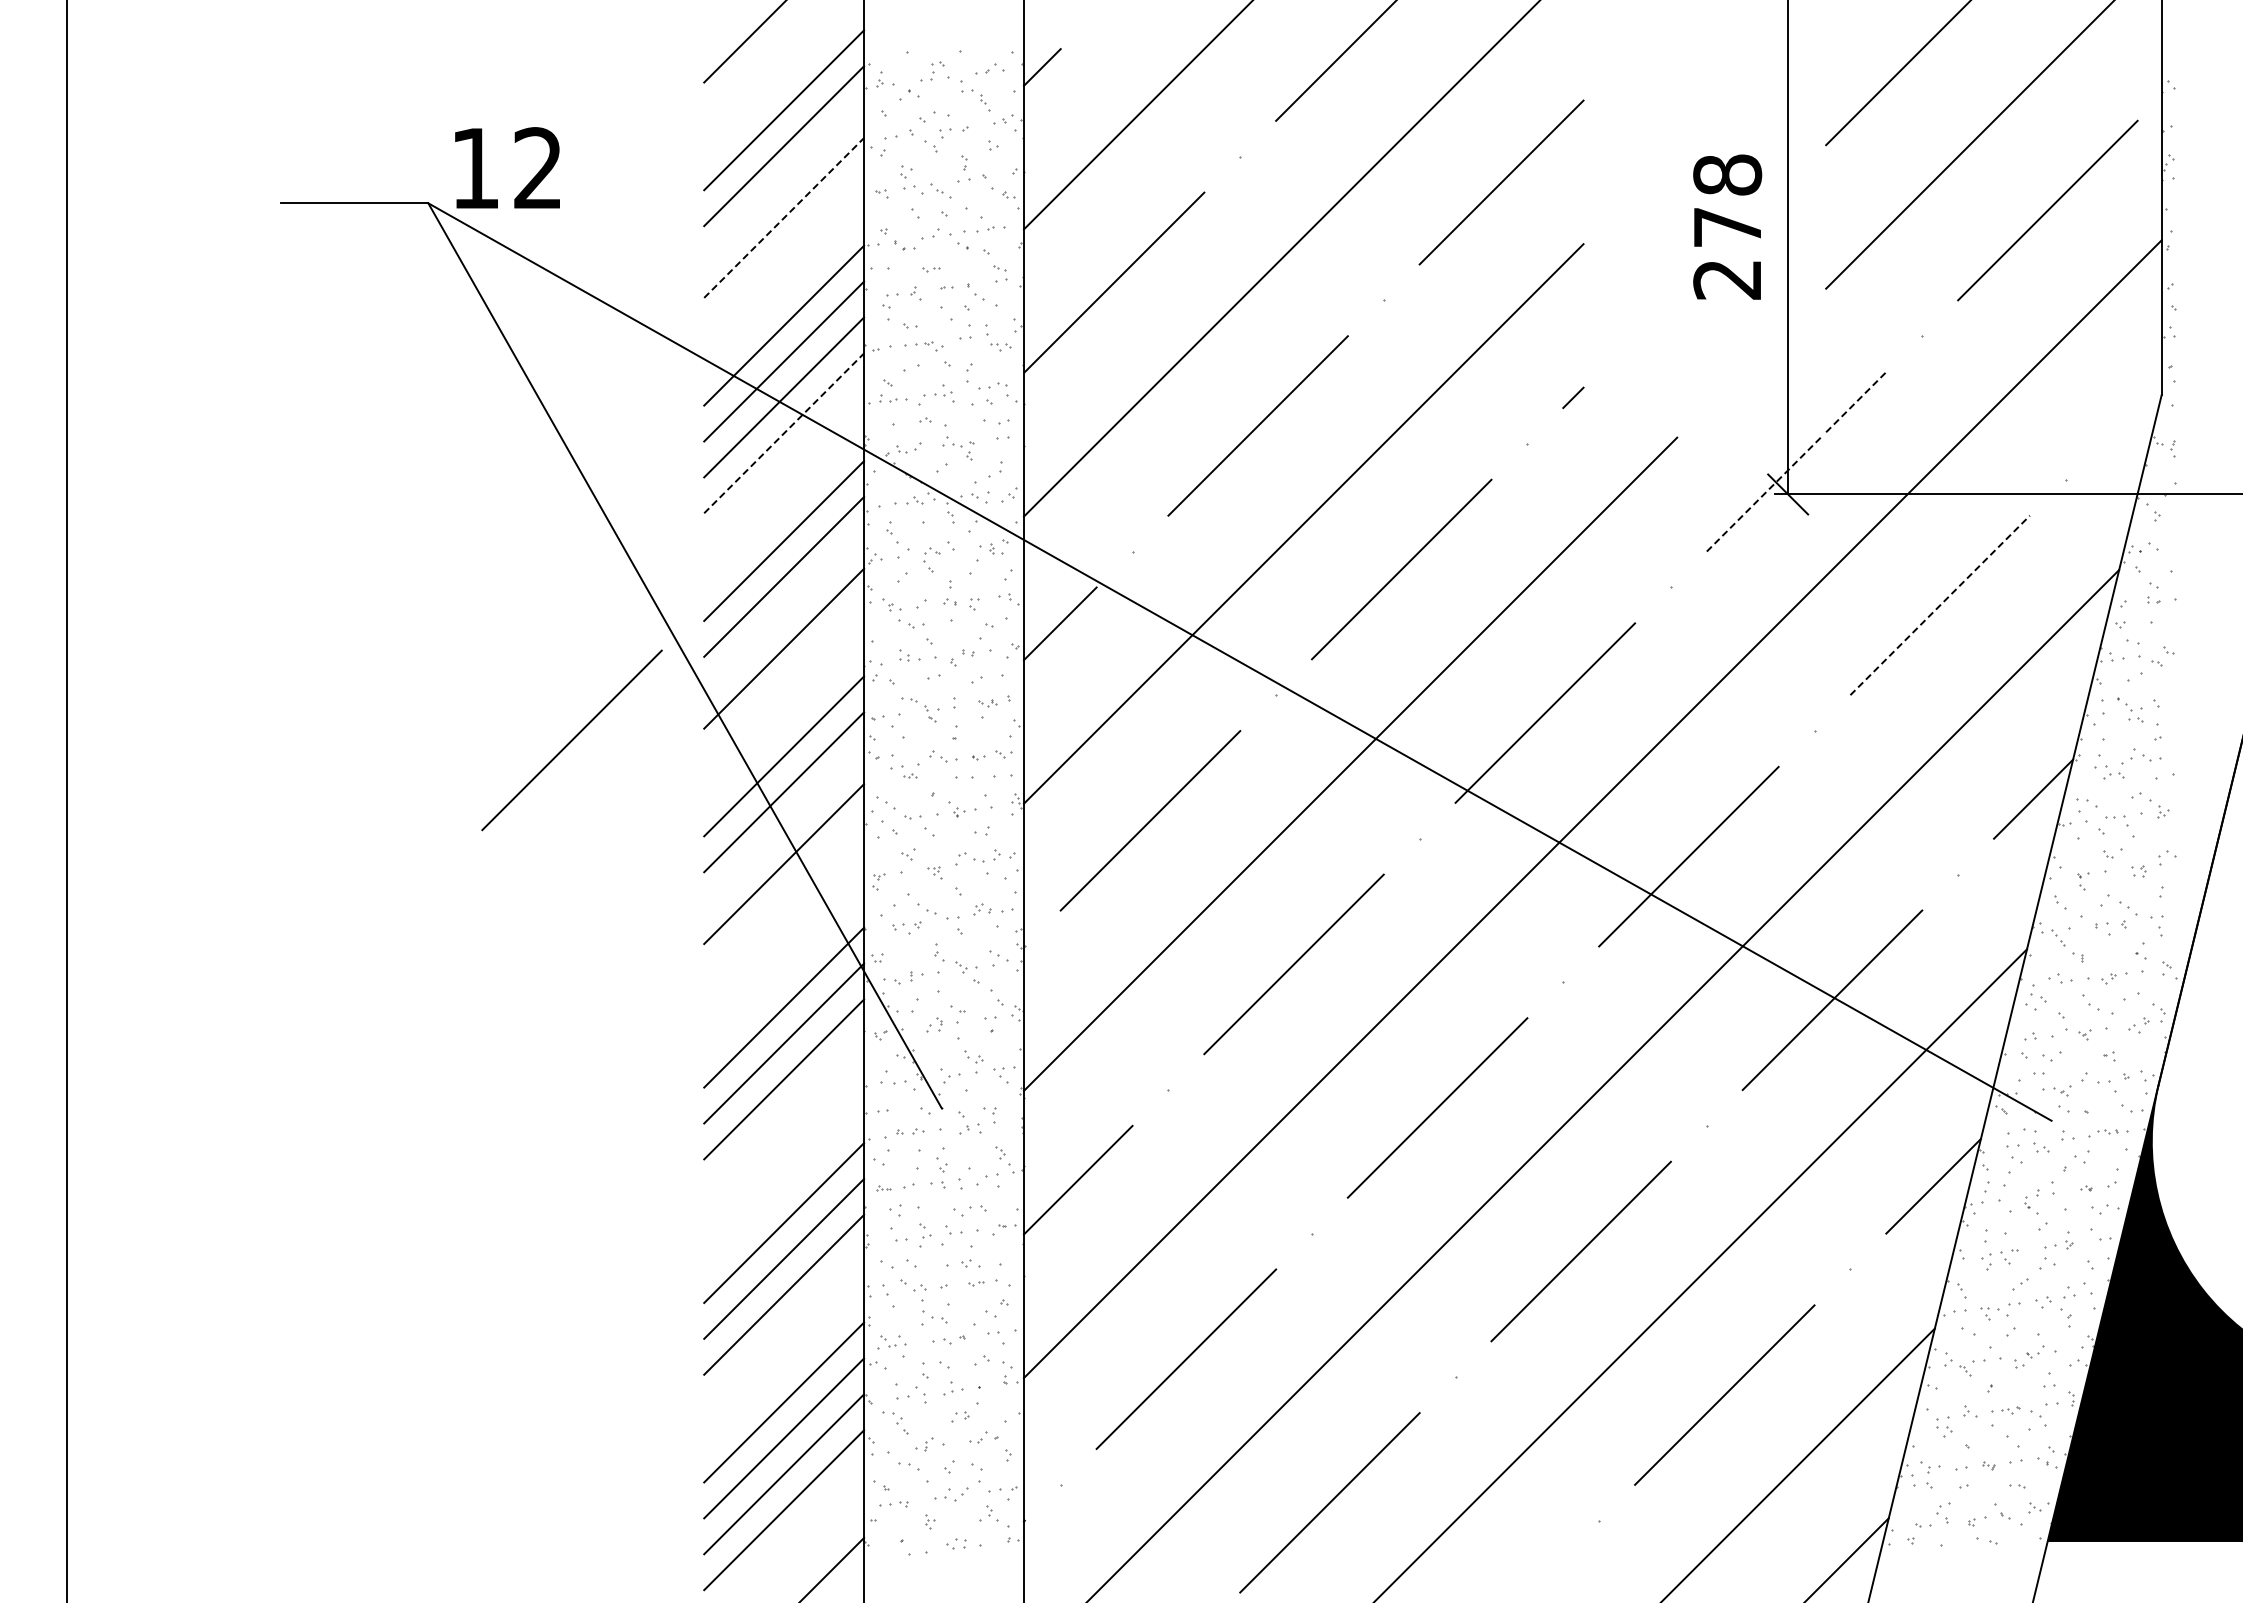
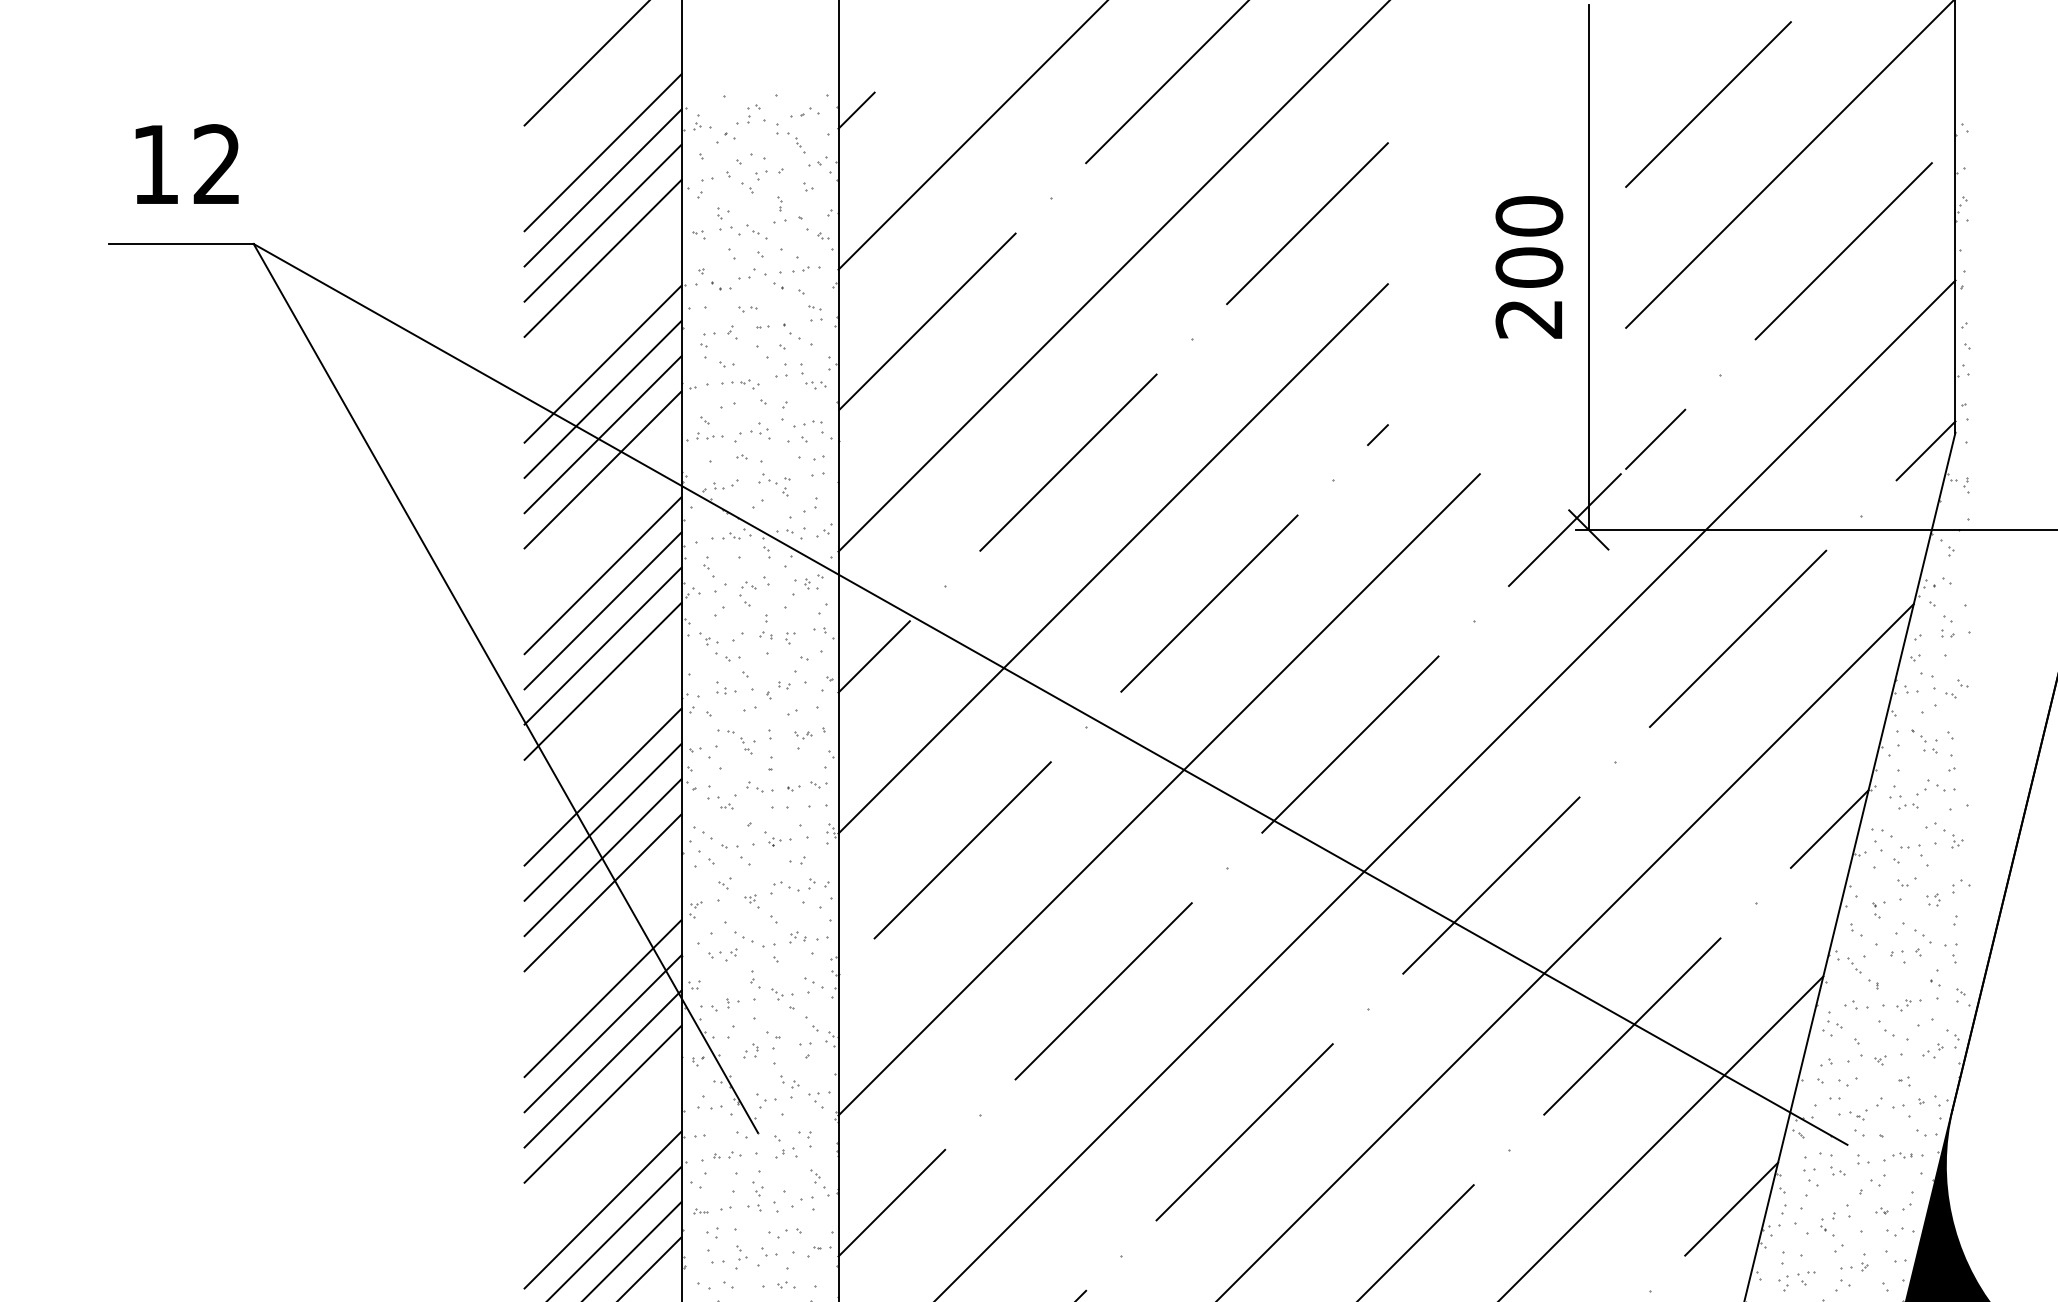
text: (507, 167) -> (187, 163), moved
line: (784, 182) -> (603, 223), added
text: (1727, 200) -> (1529, 241), 278 -> 200
line: (784, 217) -> (603, 258), dashed -> solid
line: (1856, 402) -> (1655, 439), dashed -> solid
line: (2131, 413) -> (1925, 450), added
line: (784, 433) -> (603, 470), dashed -> solid
line: (1763, 494) -> (1564, 529), dashed -> solid
line: (1940, 605) -> (1738, 638), dashed -> solid
line: (784, 612) -> (603, 645), added
line: (571, 740) -> (394, 771), removed
line: (784, 828) -> (603, 857), added
line: (784, 971) -> (603, 998), added
line: (784, 1187) -> (603, 1210), added

